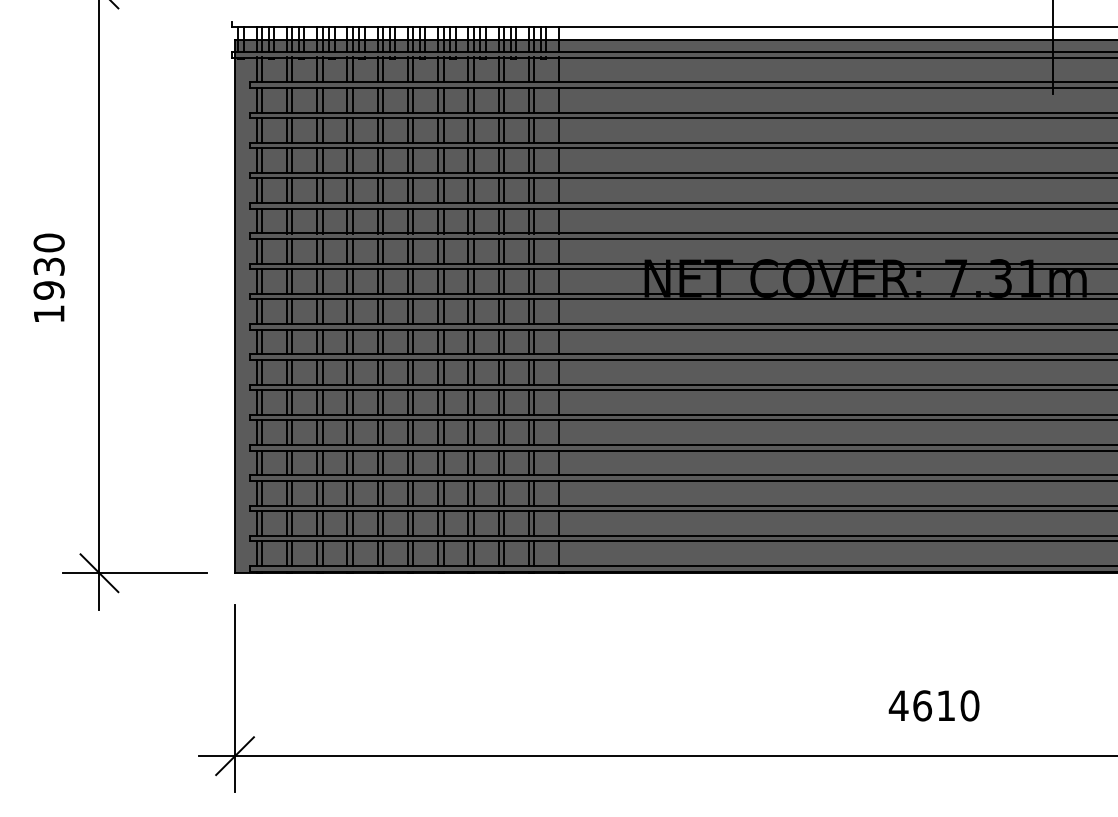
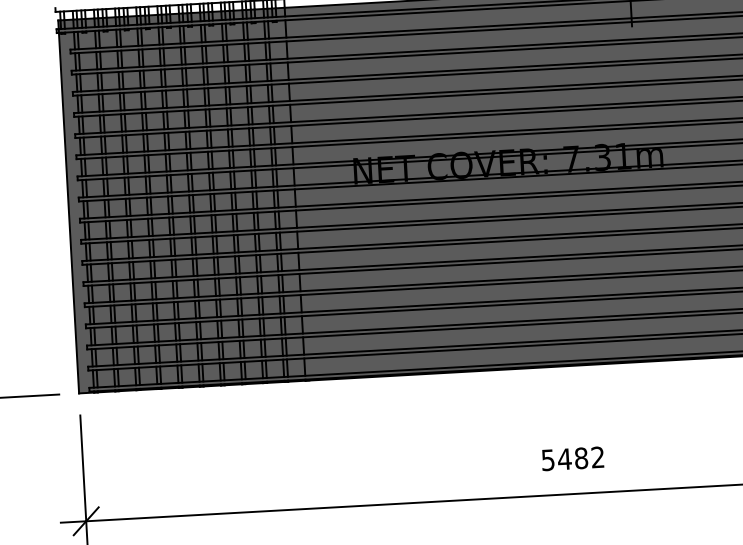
text: (933, 705) -> (572, 458), 4610 -> 5482

